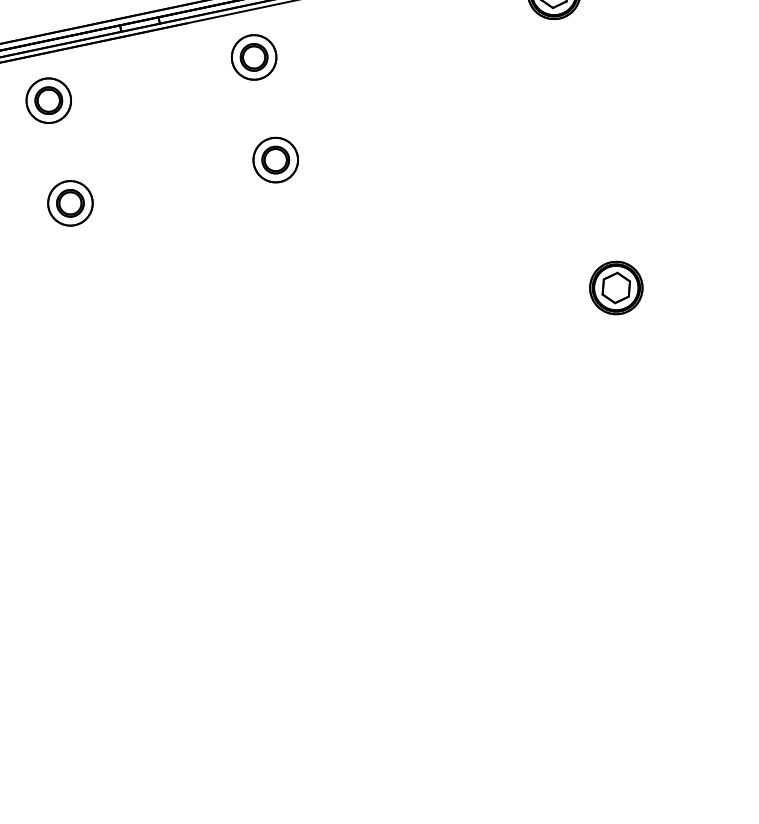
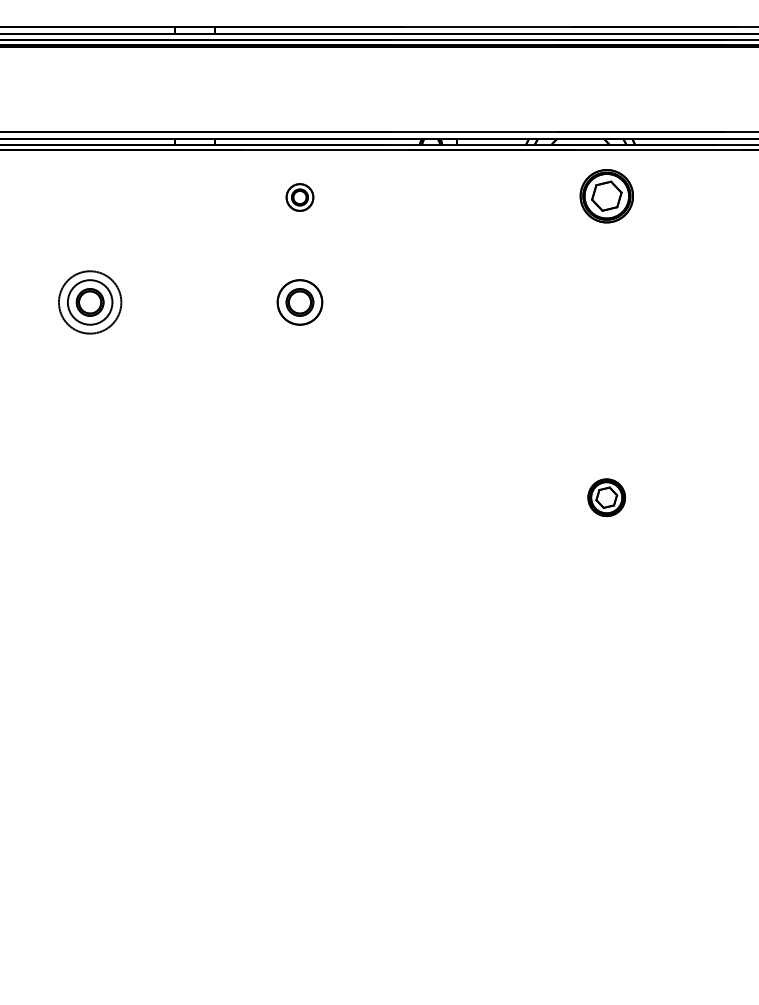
part: (253, 57) -> (299, 197), size x0.6
part: (48, 100) -> (89, 197), removed
circle: (69, 203) -> (89, 302), size x1.4
part: (615, 287) -> (606, 497), size x0.7

